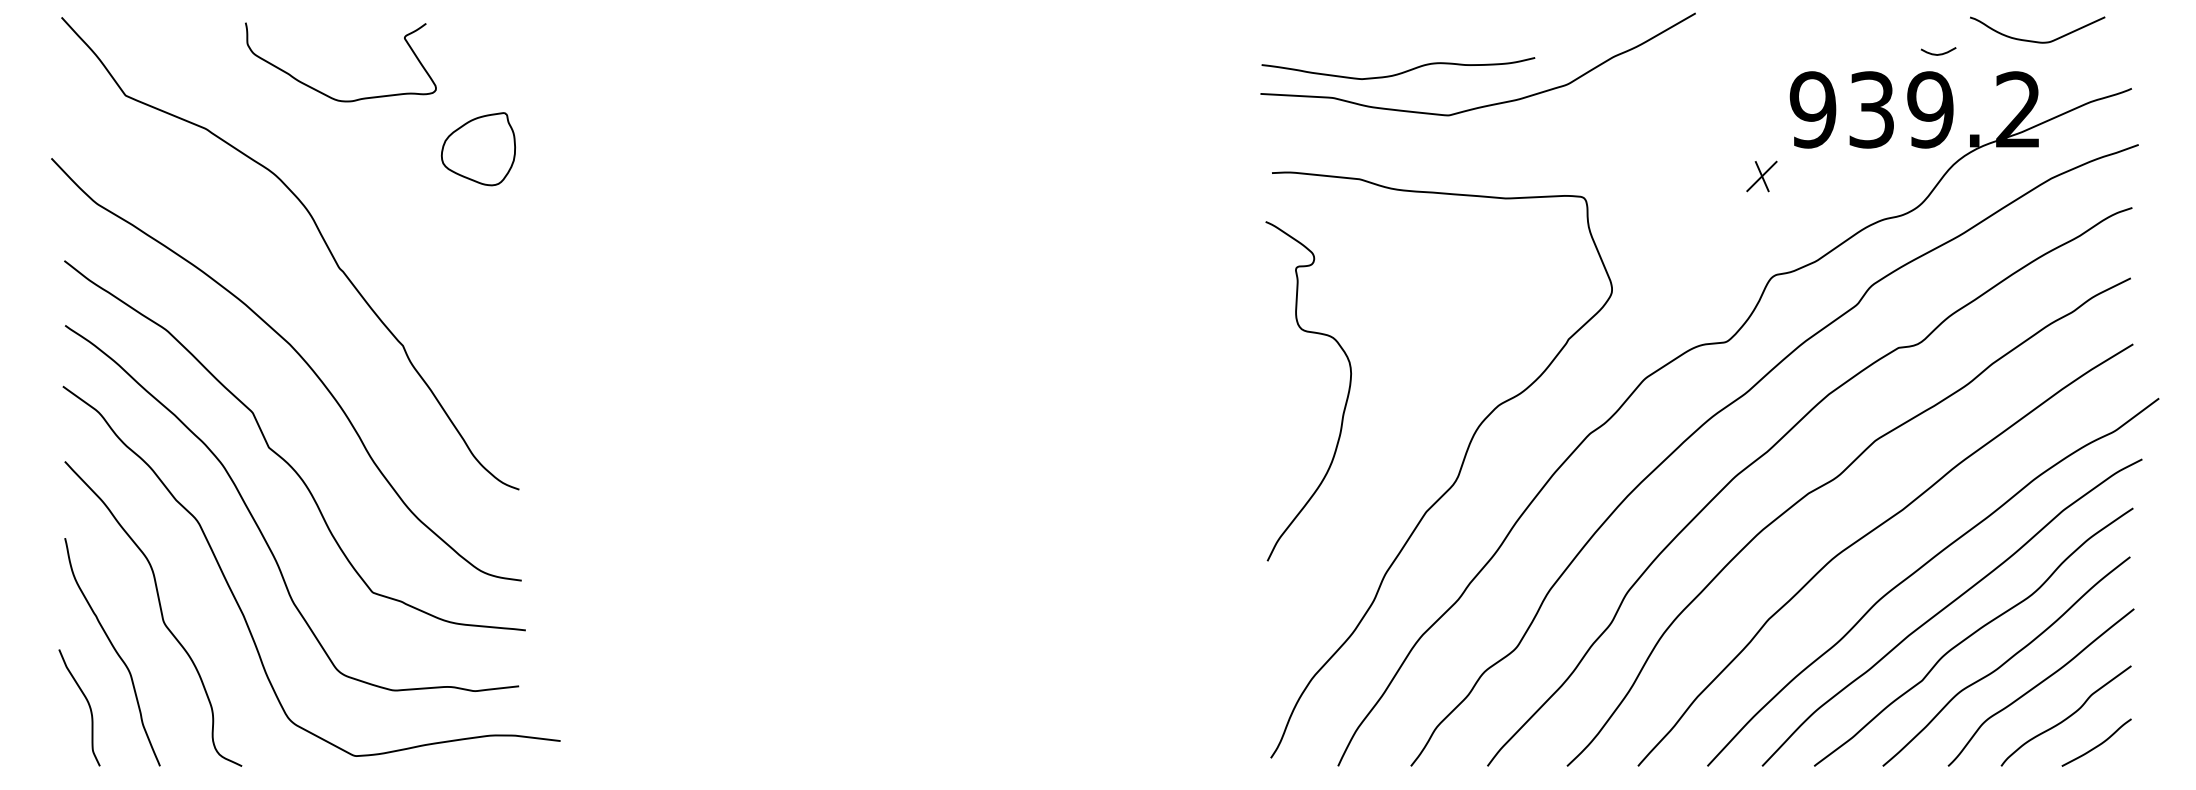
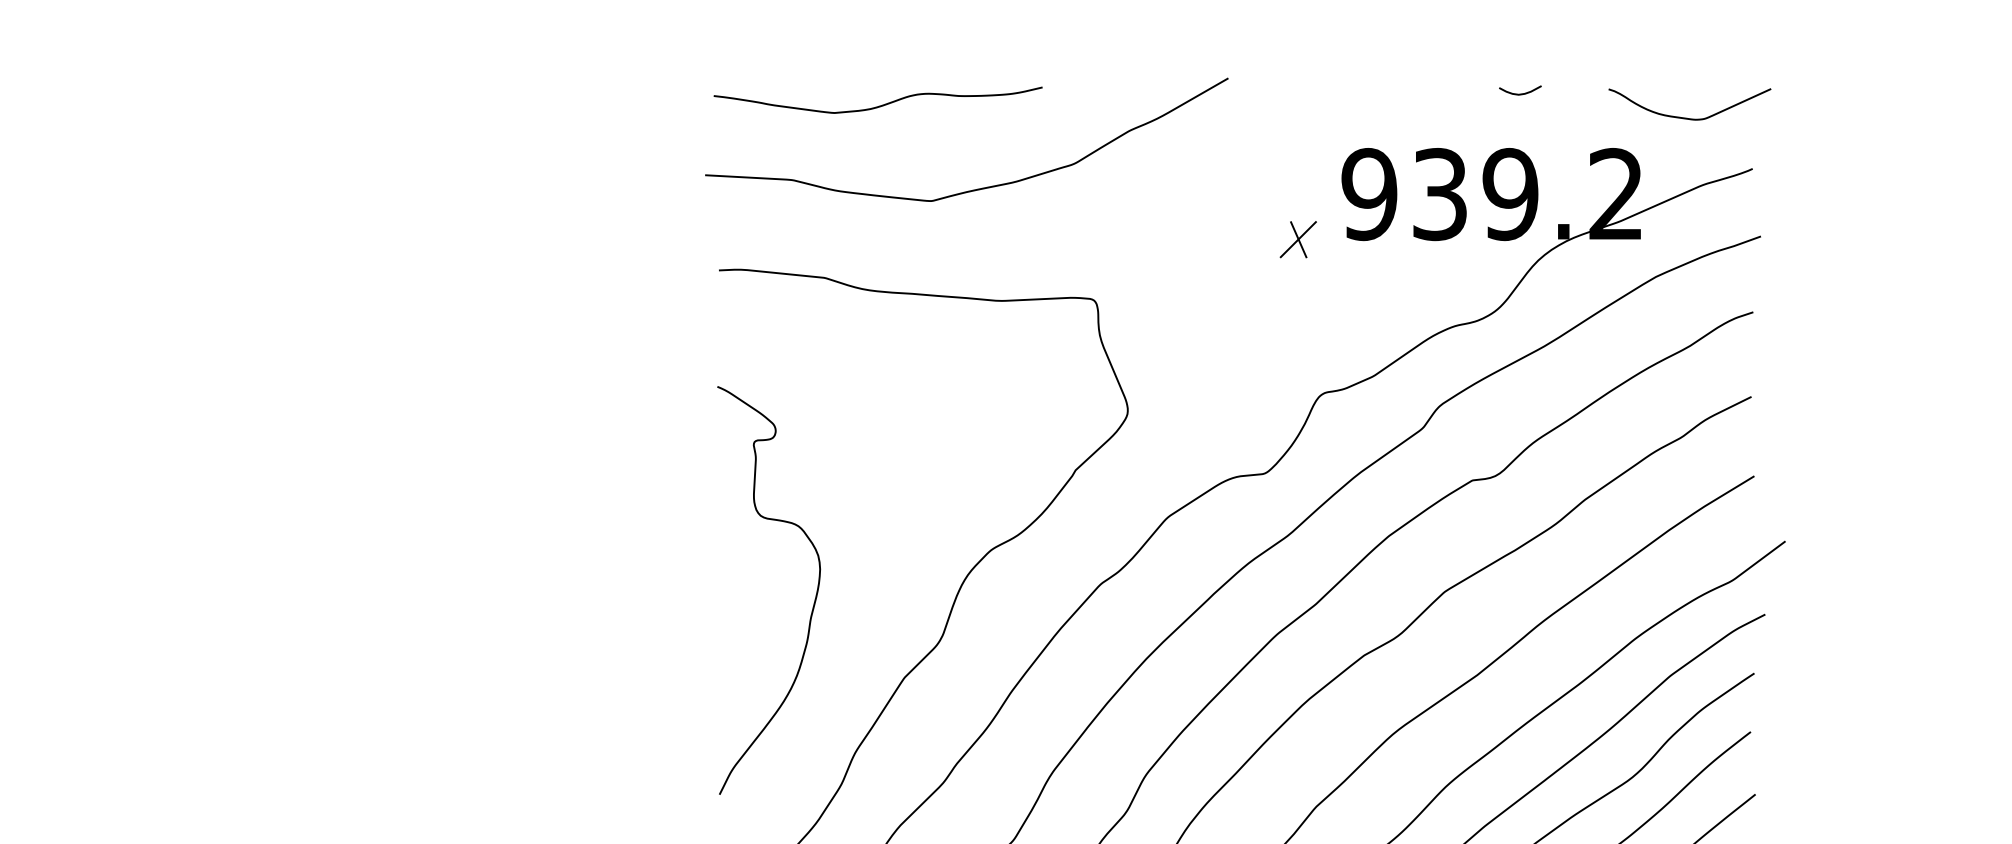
curve: (2033, 40) -> (1684, 117), moved
curve: (1938, 53) -> (1520, 92), moved
curve: (1399, 72) -> (879, 104), moved
part: (1761, 176) -> (1297, 239), moved
curve: (1345, 401) -> (813, 602), moved

